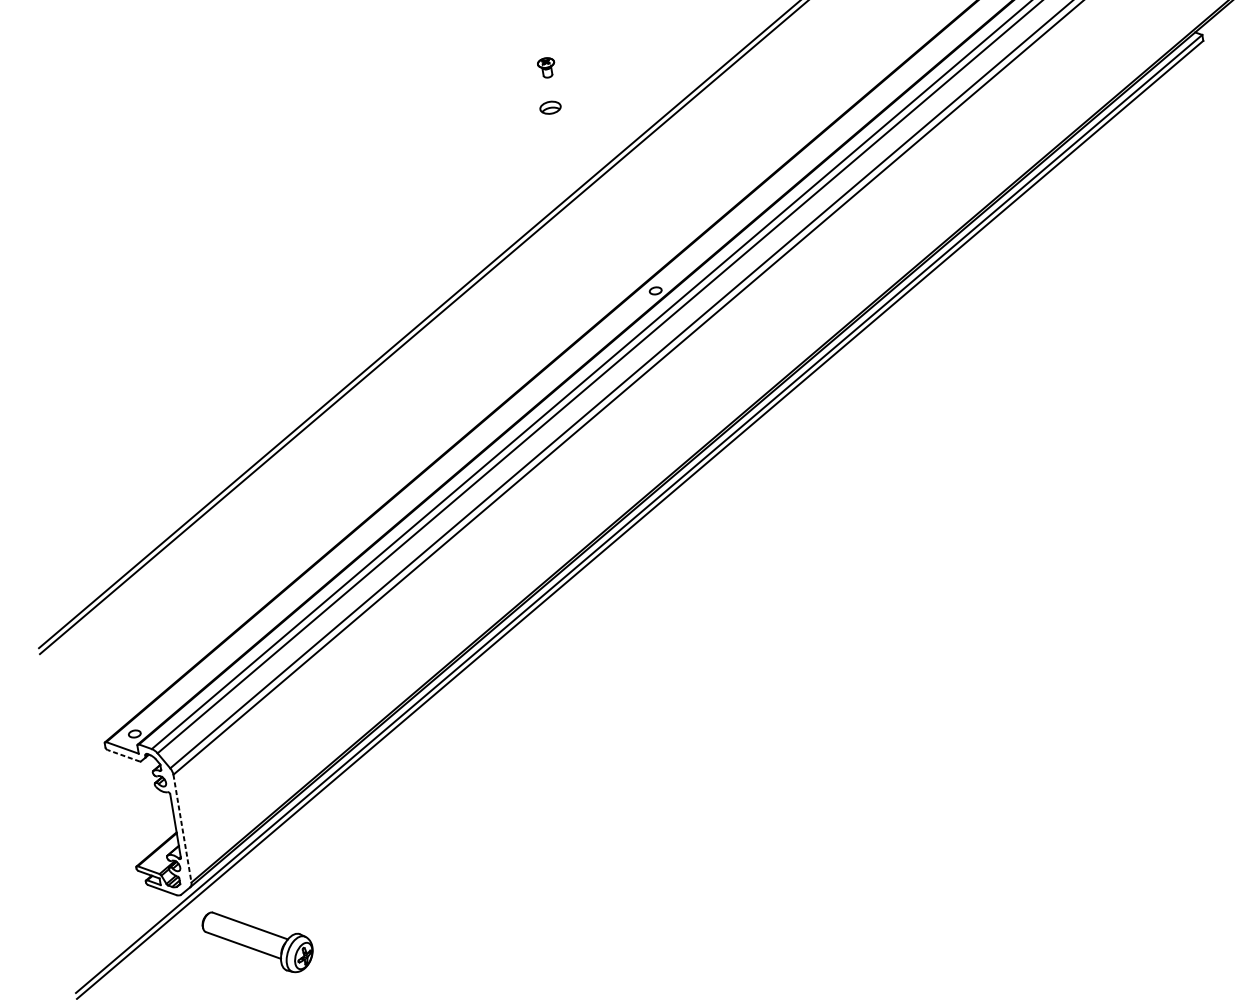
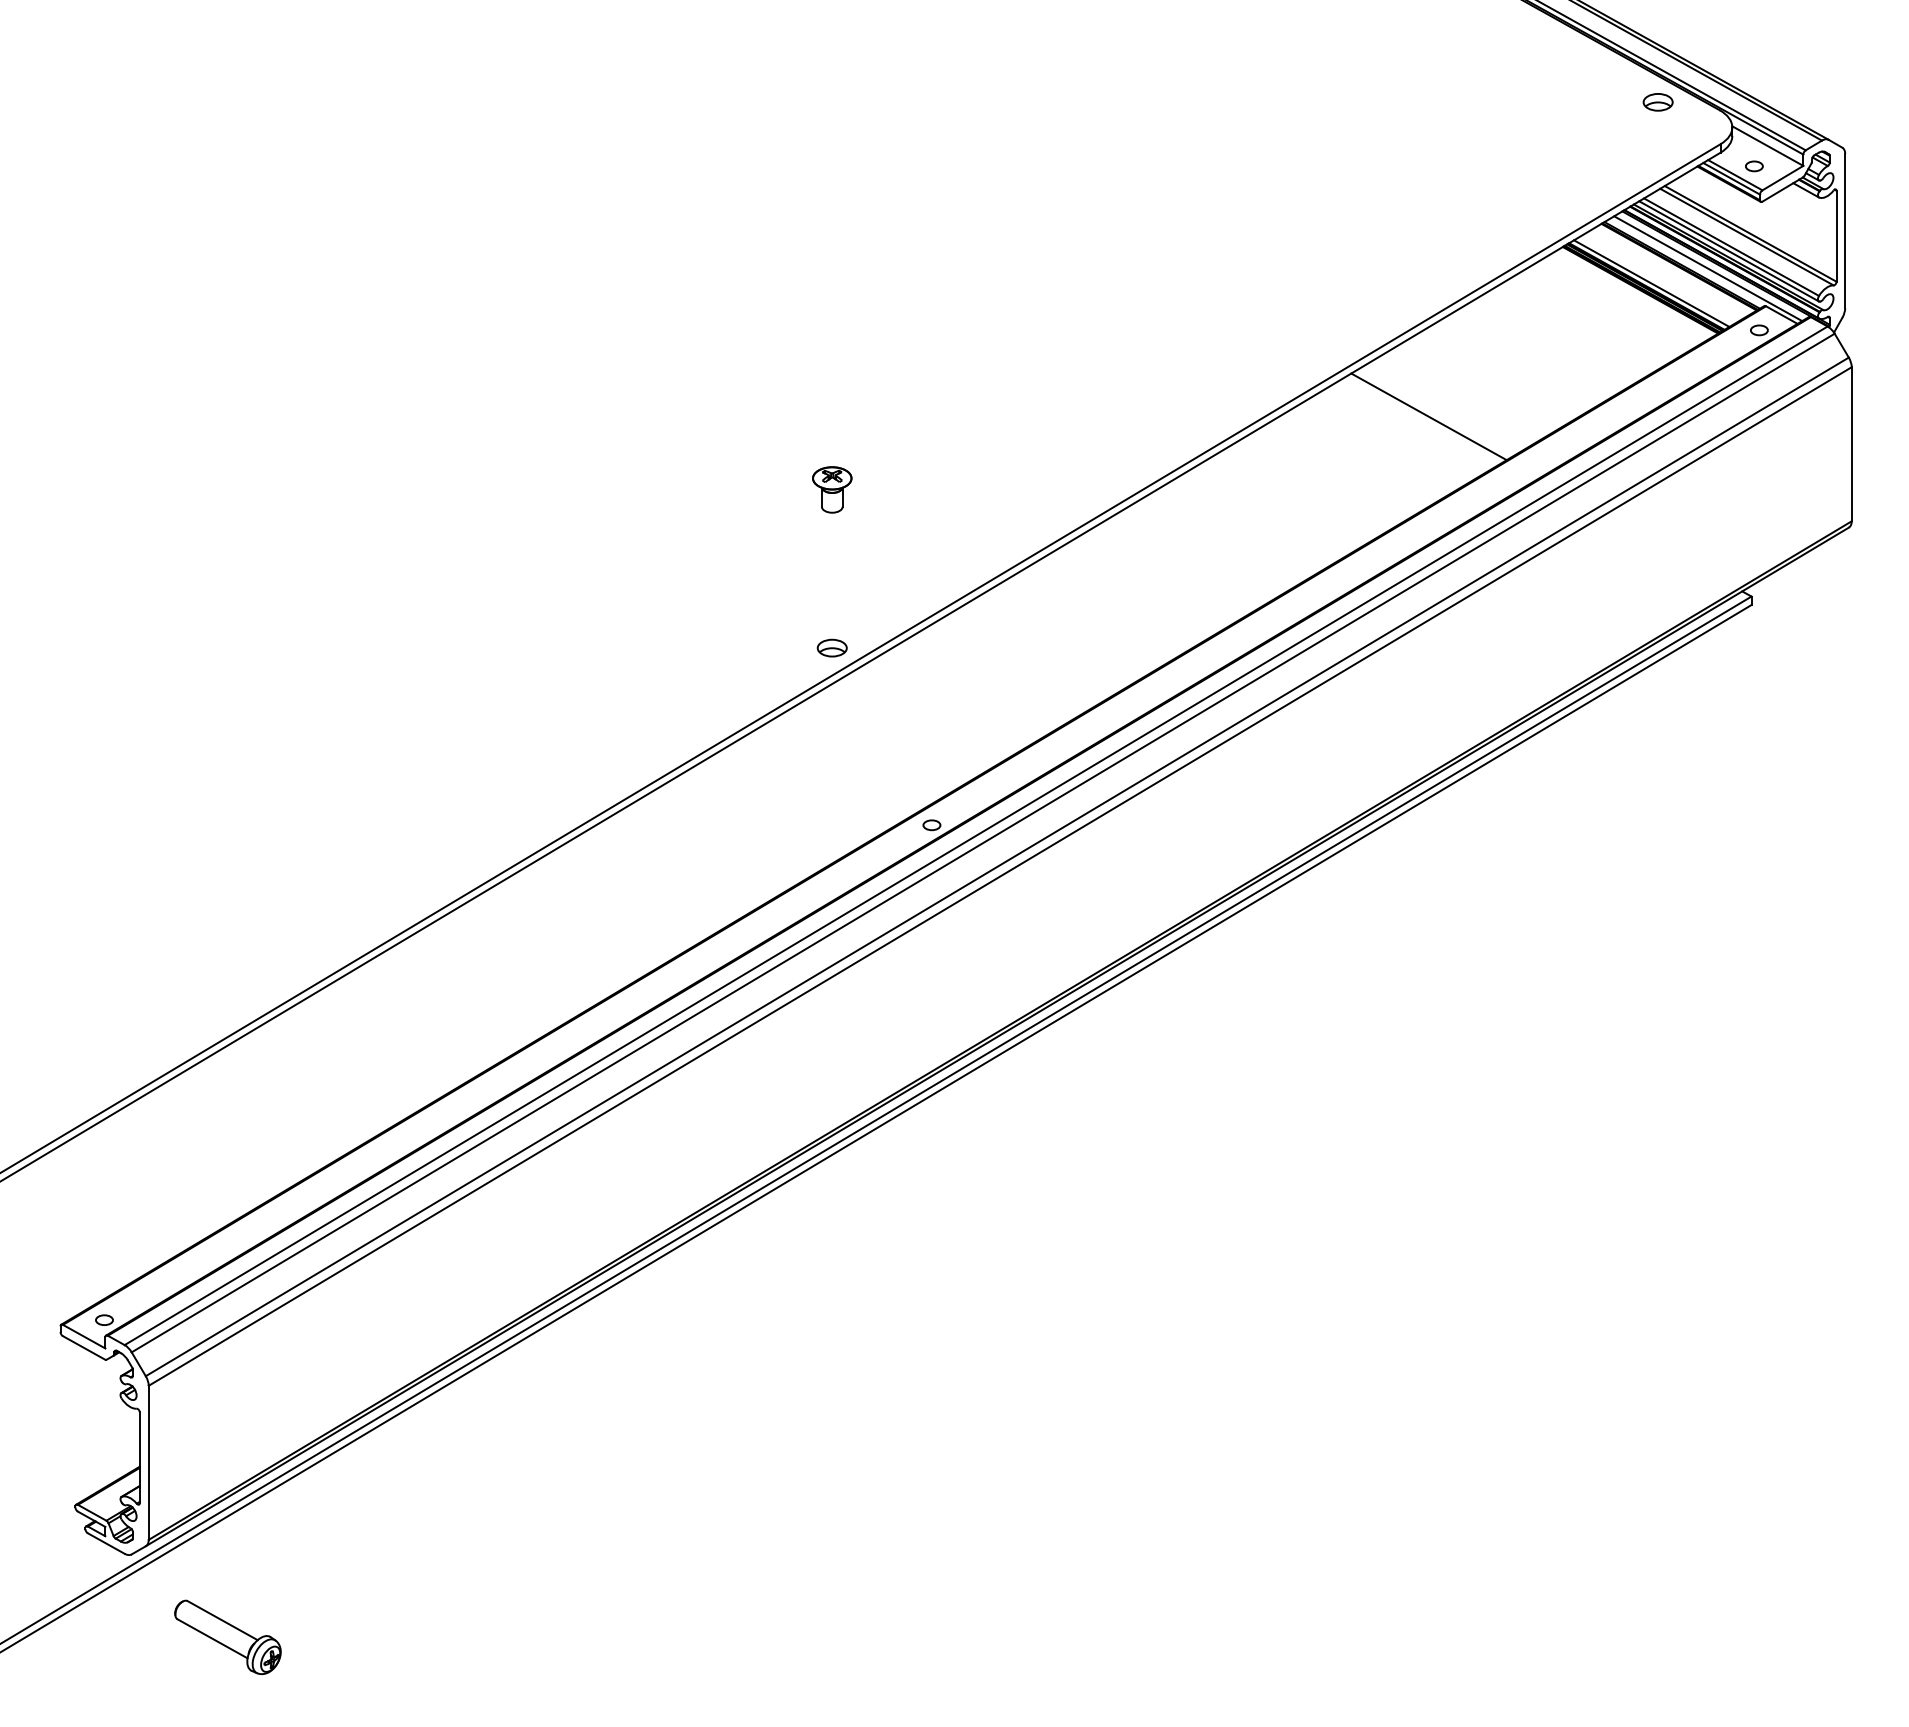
part: (546, 67) -> (832, 489), size x1.67
part: (549, 107) -> (831, 647), moved
line: (123, 755) -> (83, 1347), dashed -> solid
line: (182, 829) -> (148, 1463), dashed -> solid
part: (257, 940) -> (227, 1636), size x0.71

